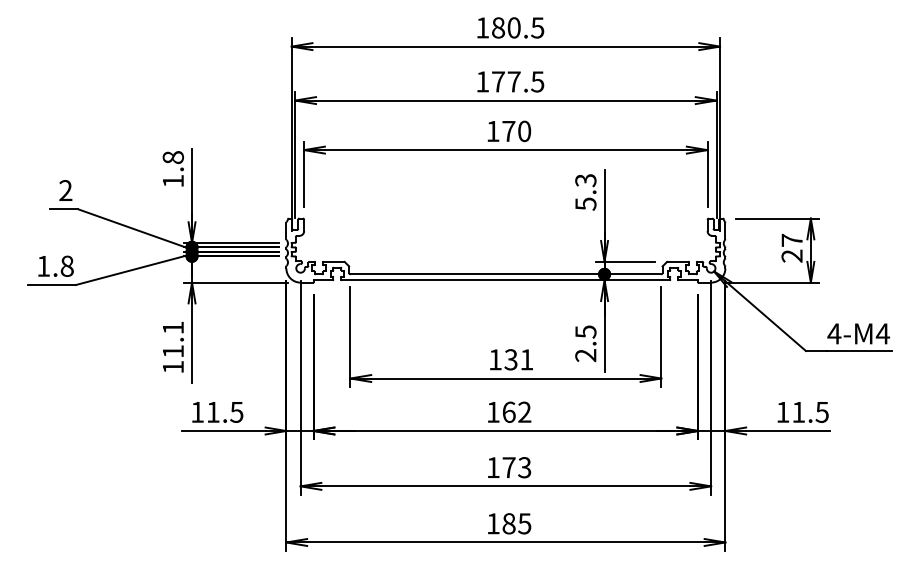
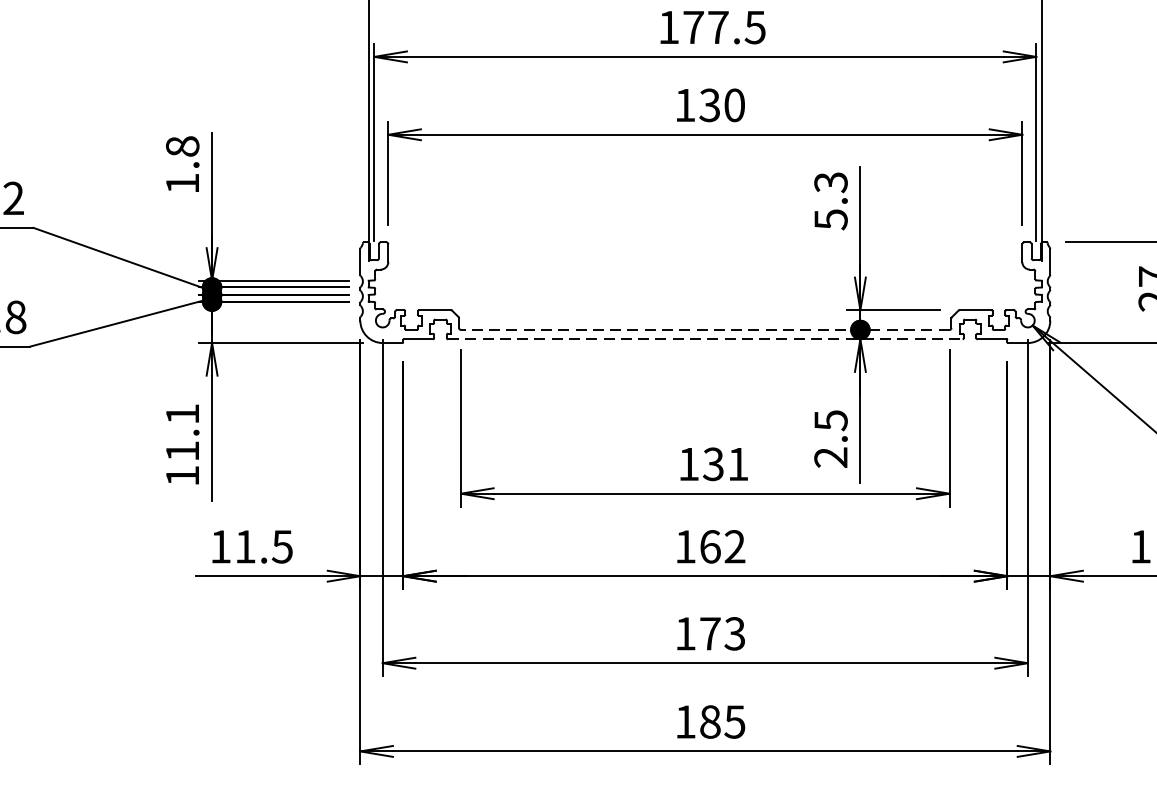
text: (508, 131) -> (709, 105), 170 -> 130
line: (505, 274) -> (704, 330), solid -> dashed
line: (505, 280) -> (704, 339), solid -> dashed

